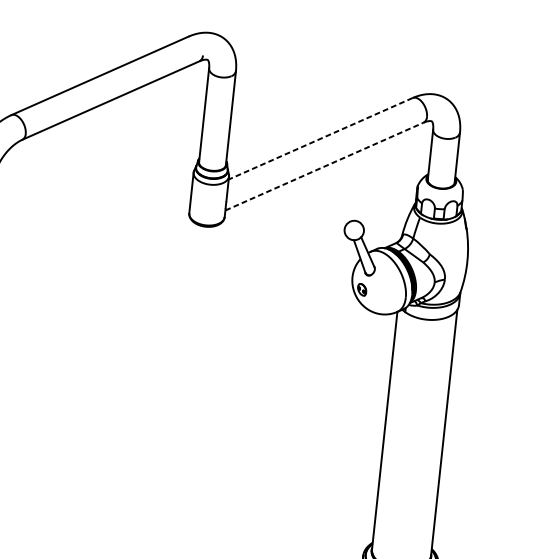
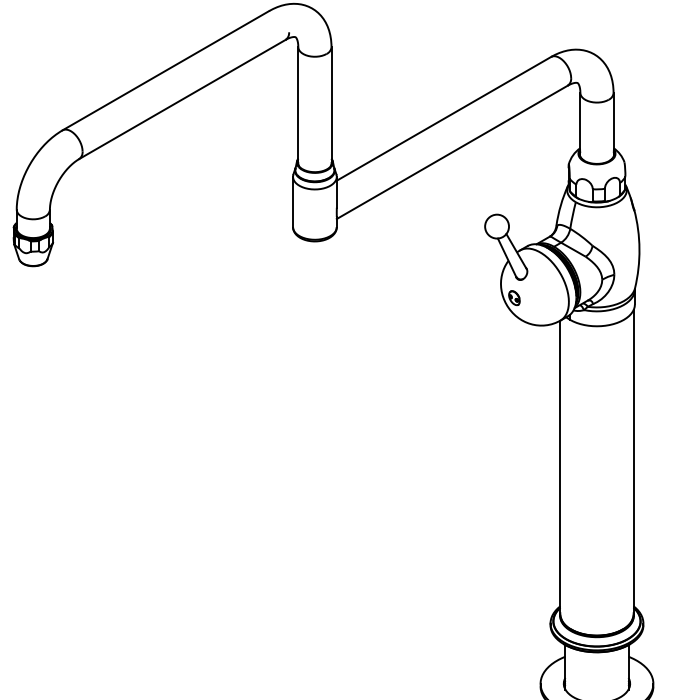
line: (320, 138) -> (443, 118), dashed -> solid
line: (324, 166) -> (452, 152), dashed -> solid

